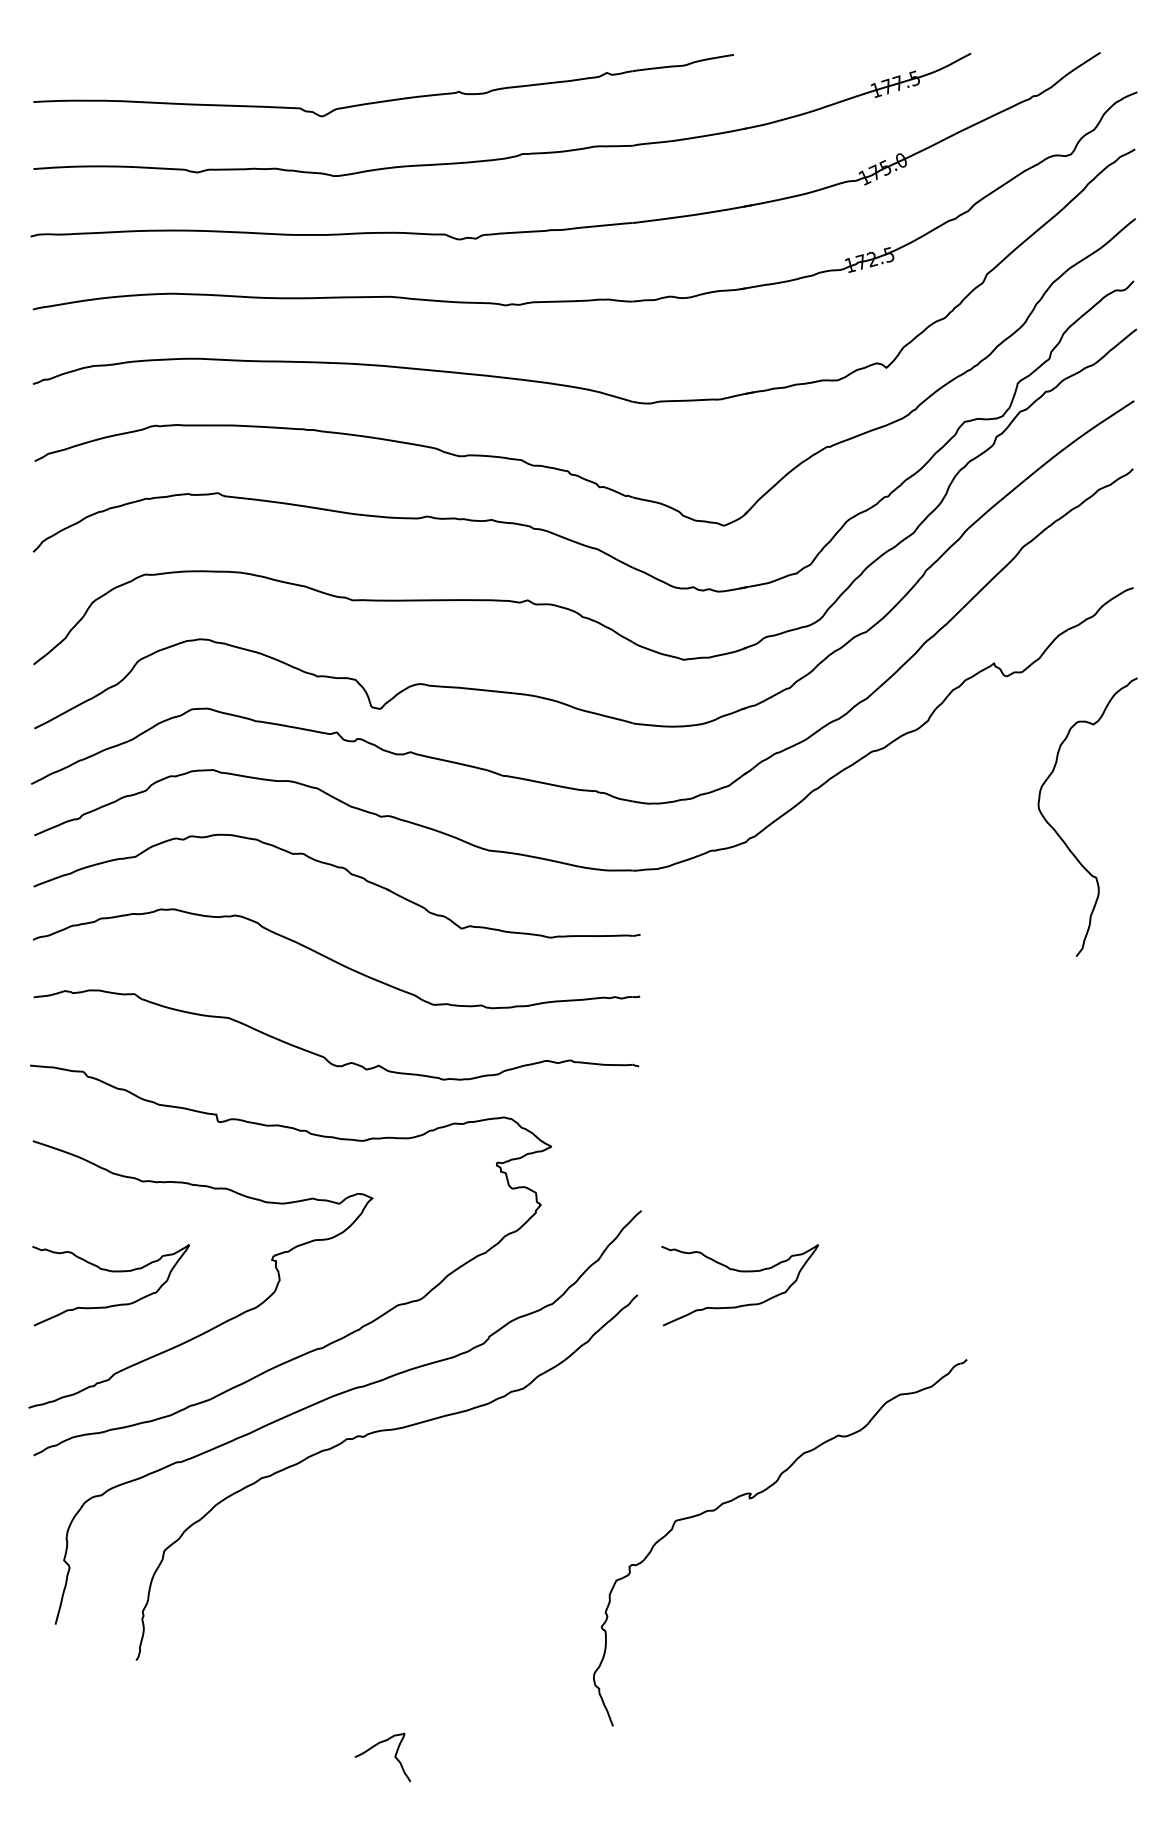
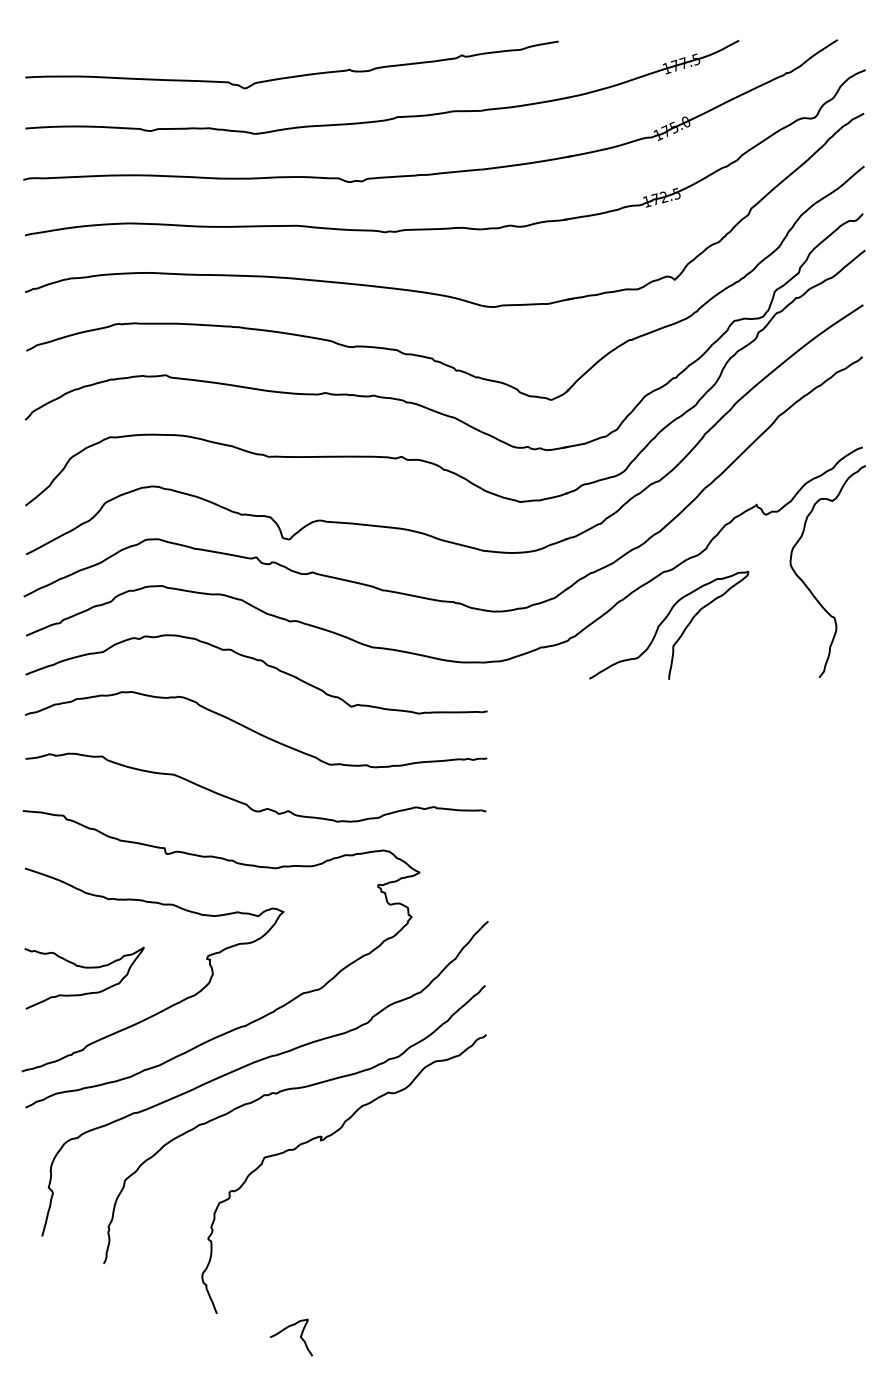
curve: (873, 815) -> (664, 620), added
curve: (1063, 839) -> (809, 588), moved
curve: (740, 1272) -> (563, 968), removed
part: (753, 1498) -> (323, 1140), moved

